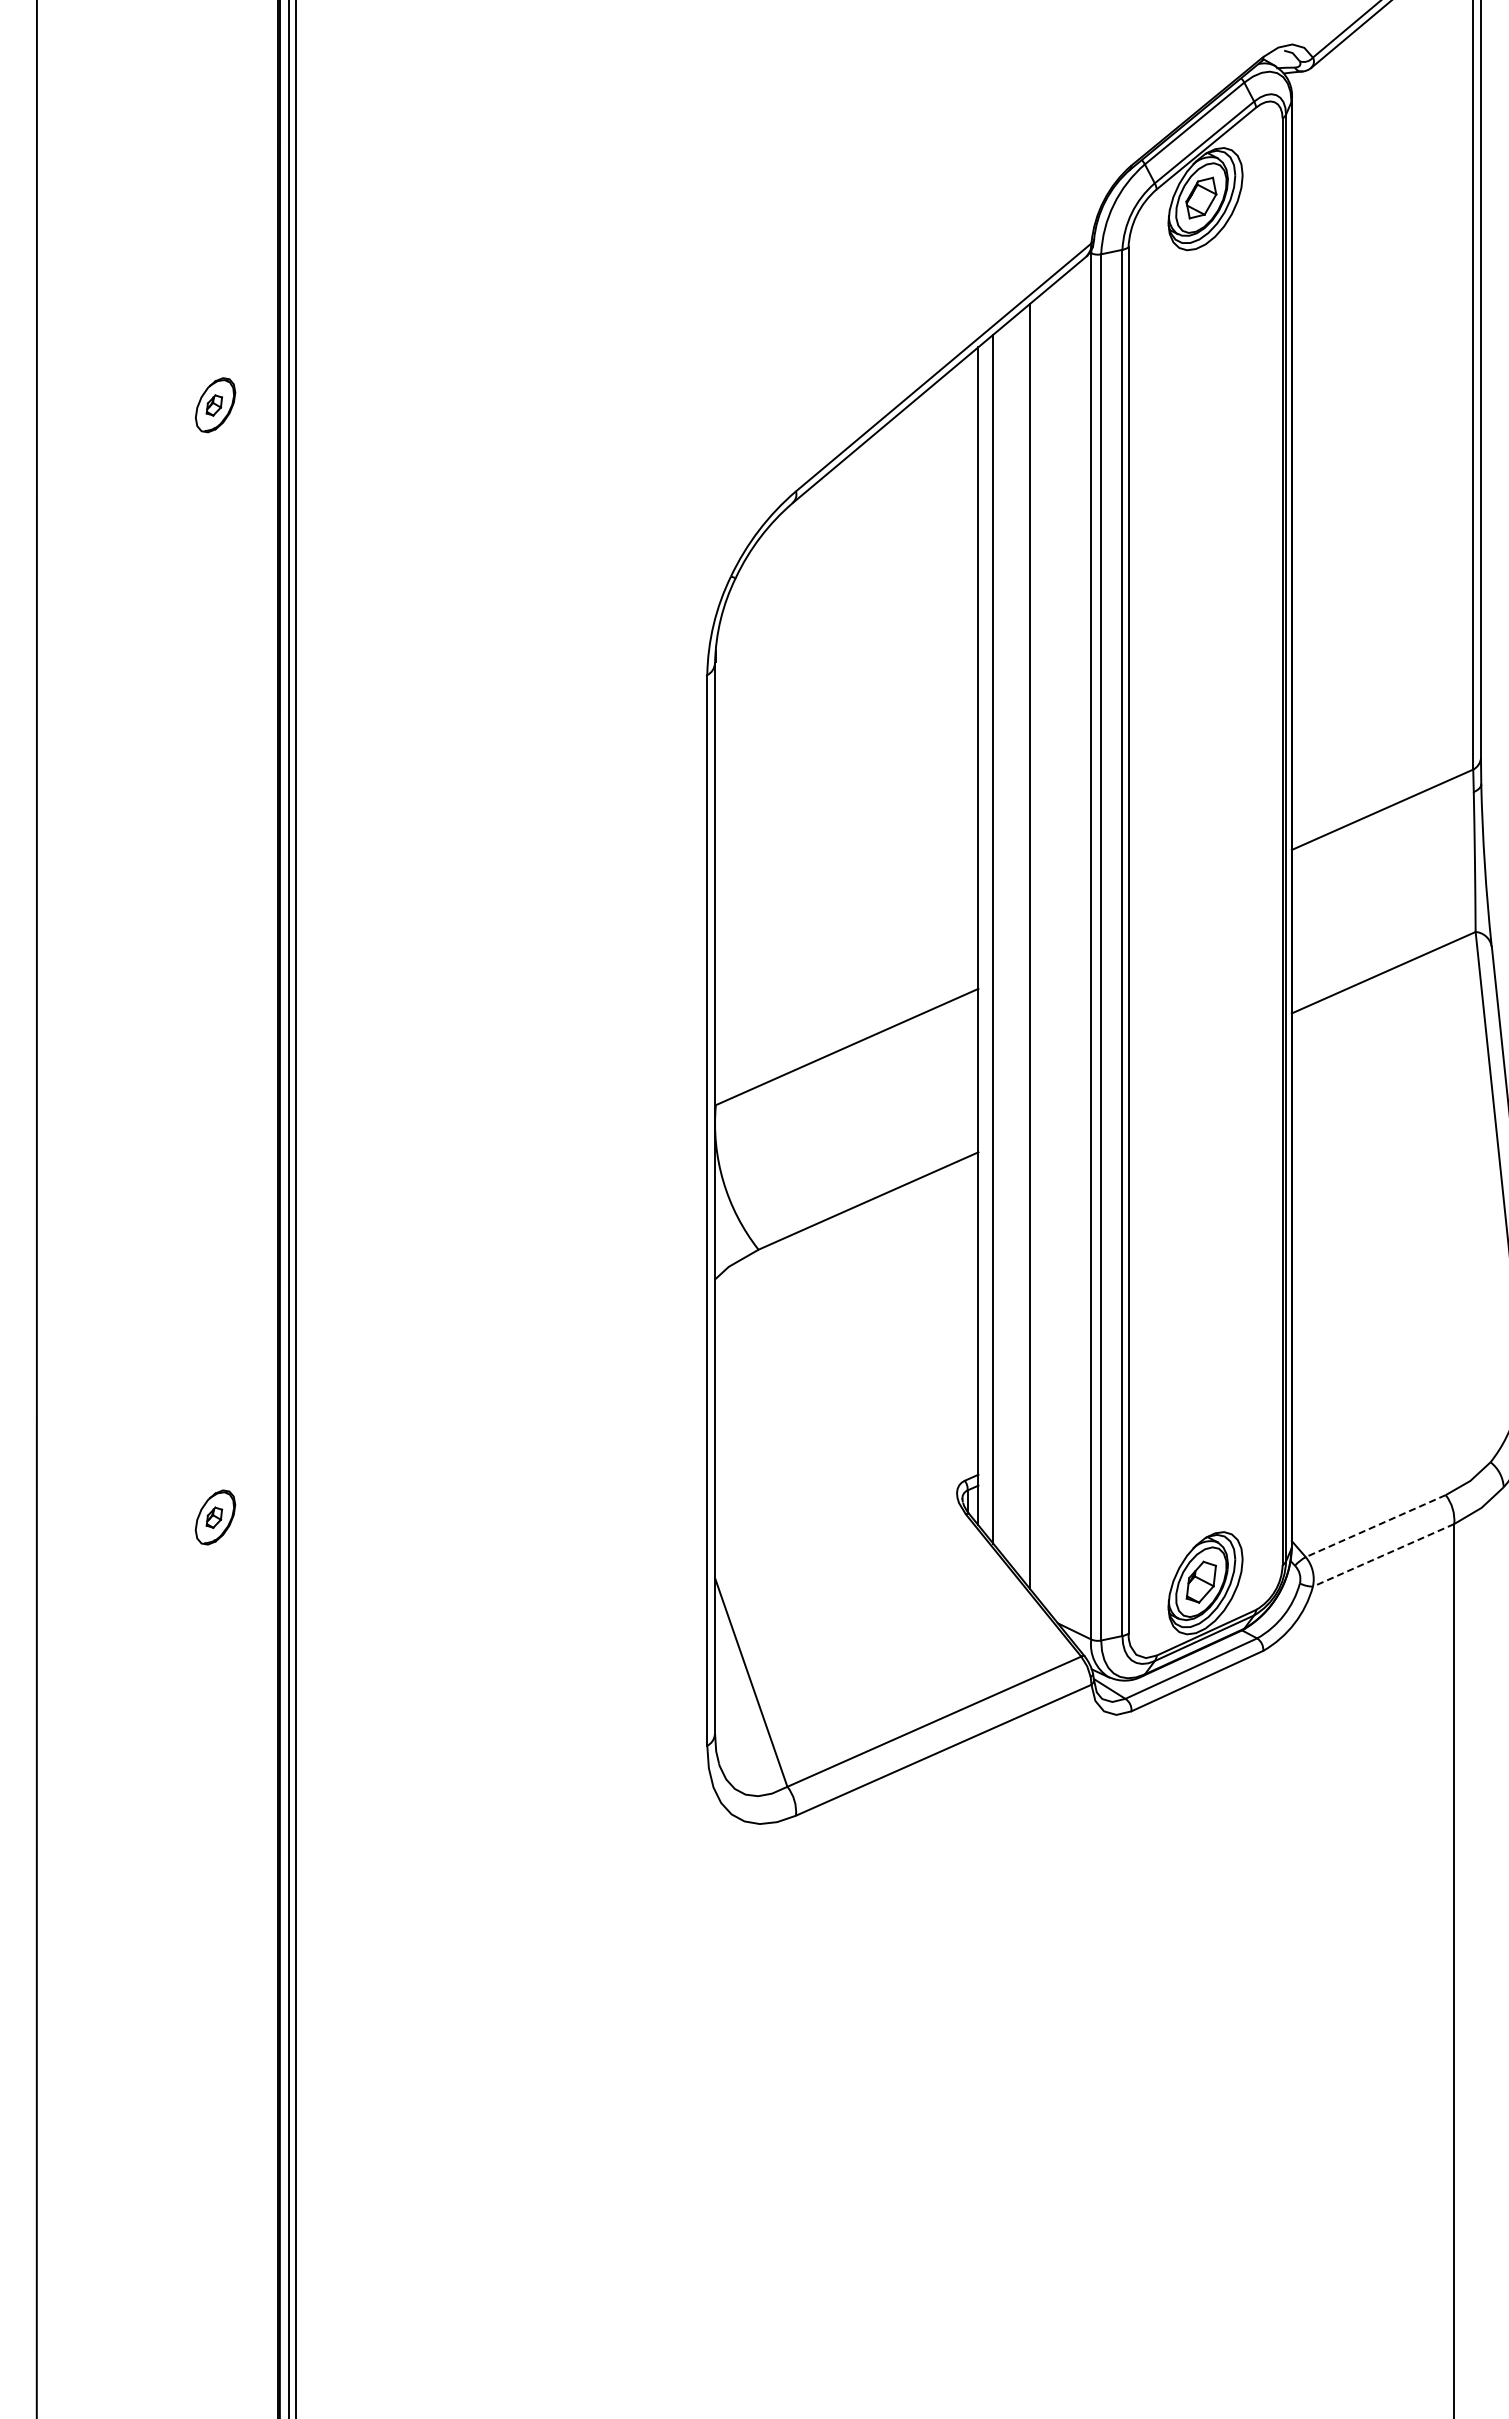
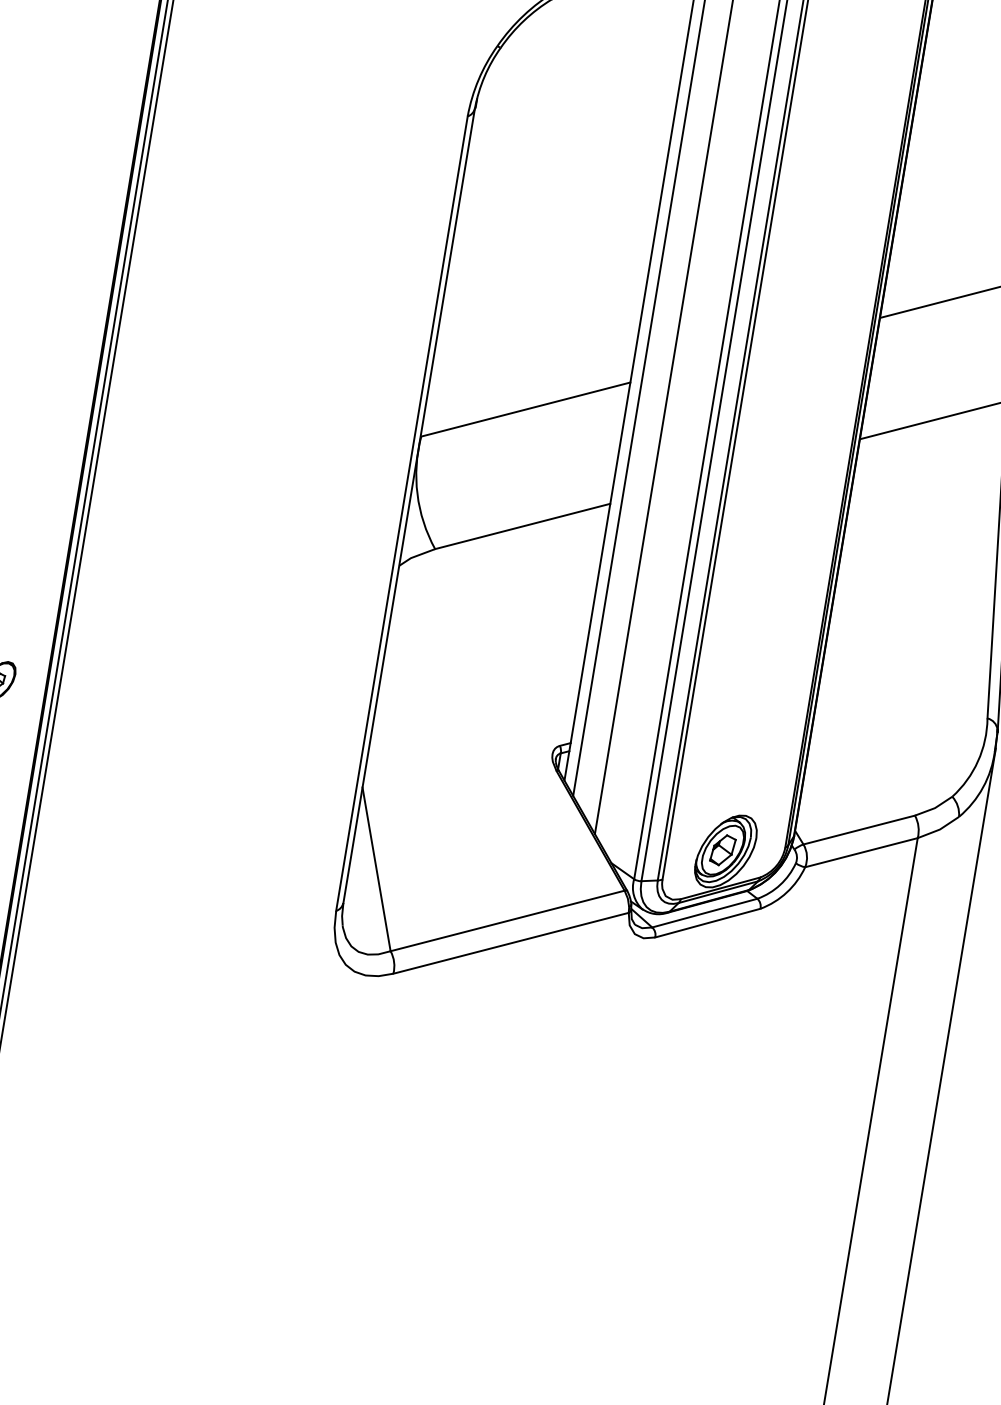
line: (1375, 1526) -> (859, 830), dashed -> solid
line: (1383, 1555) -> (861, 852), dashed -> solid

